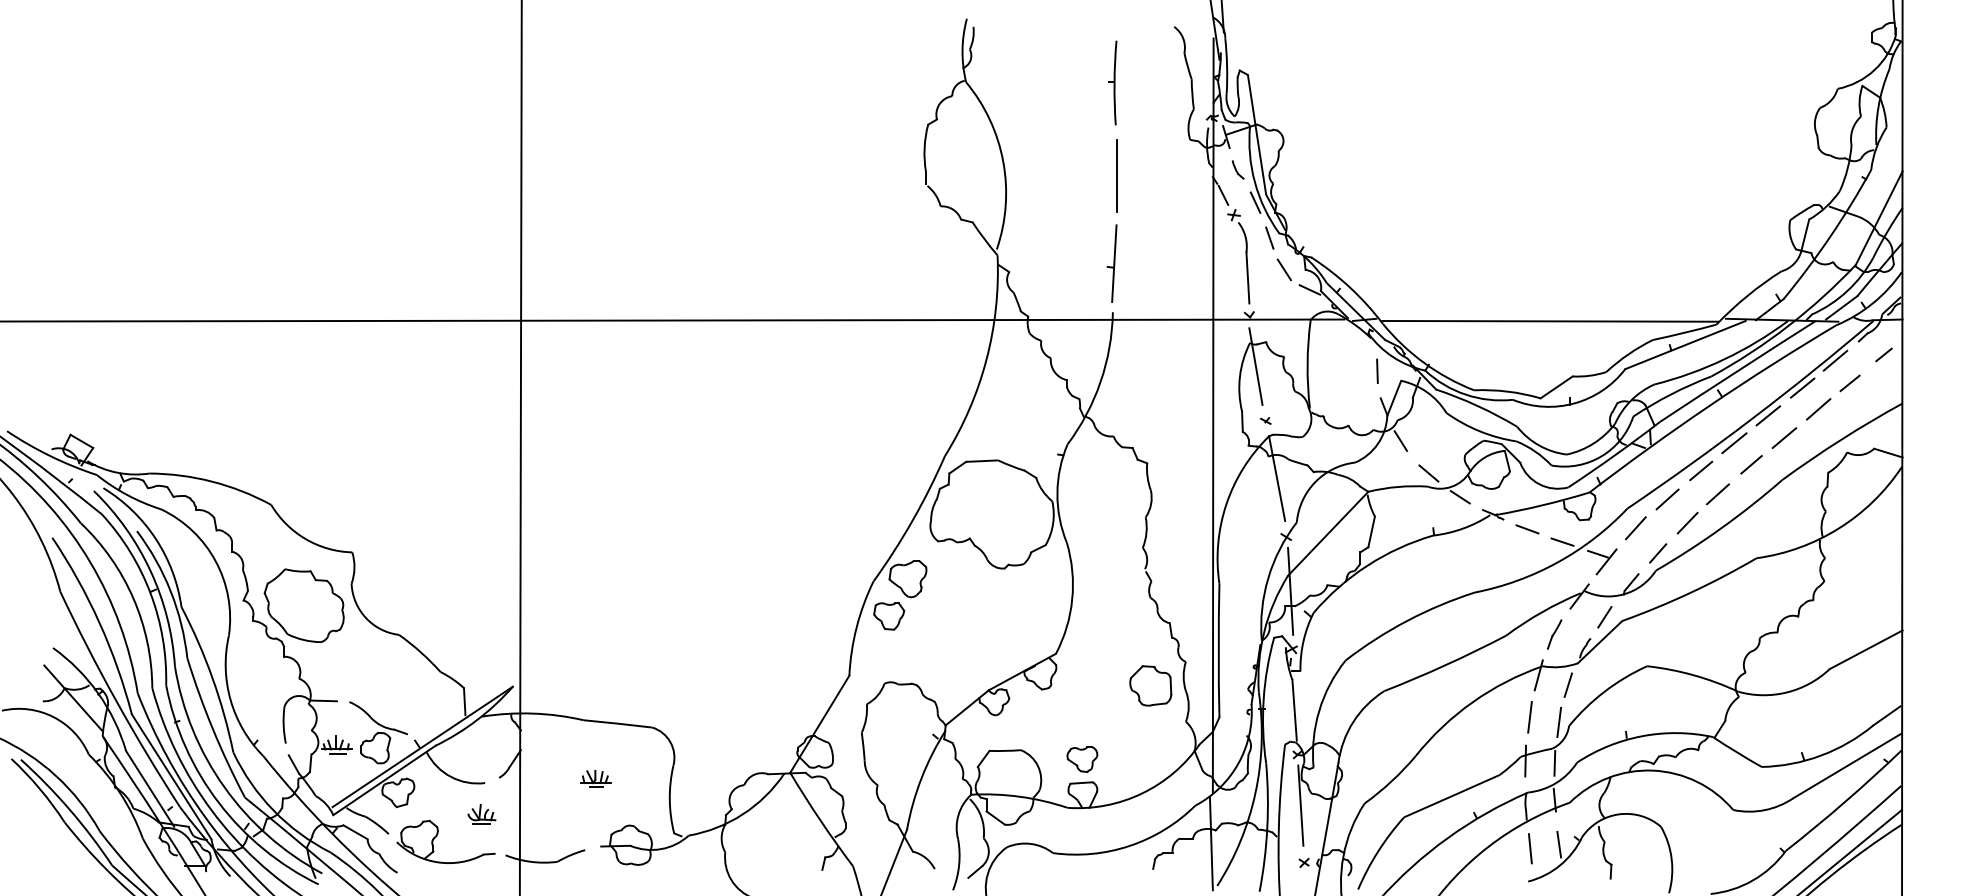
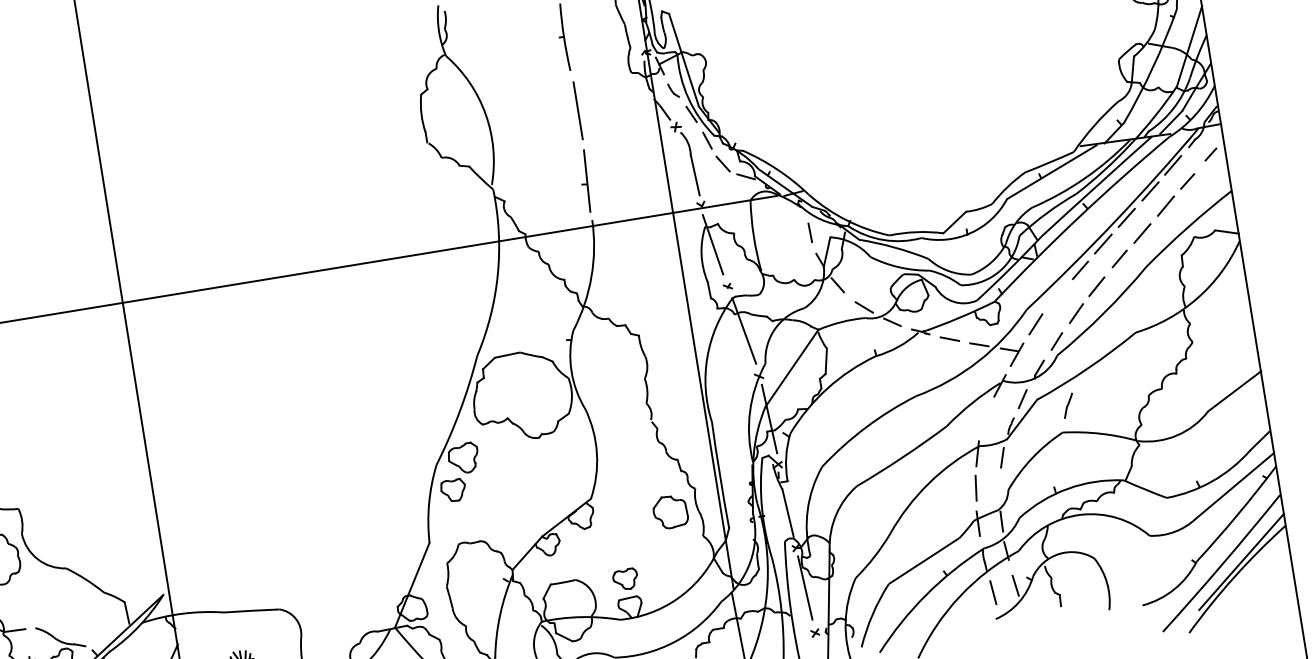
line: (1549, 320) -> (940, 170), removed
line: (1667, 499) -> (1057, 297), removed
part: (1554, 634) -> (1068, 405), moved
line: (1559, 722) -> (1000, 488), removed

